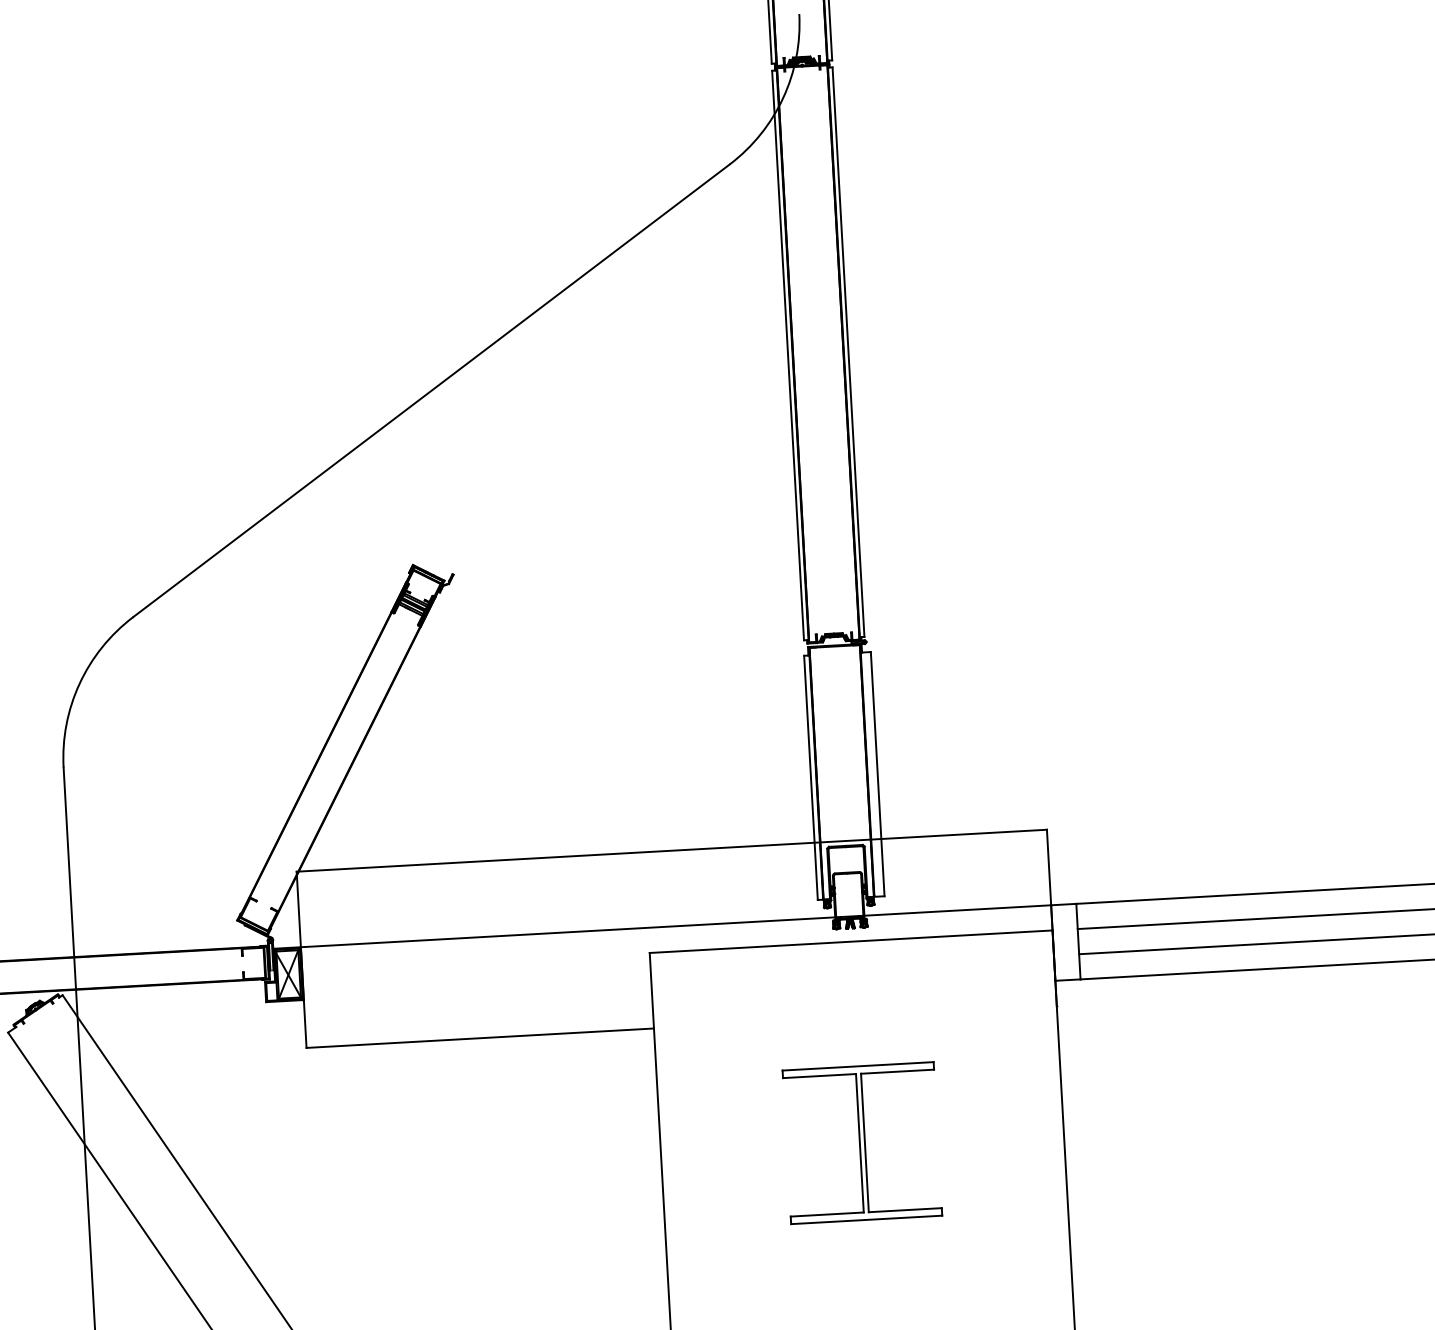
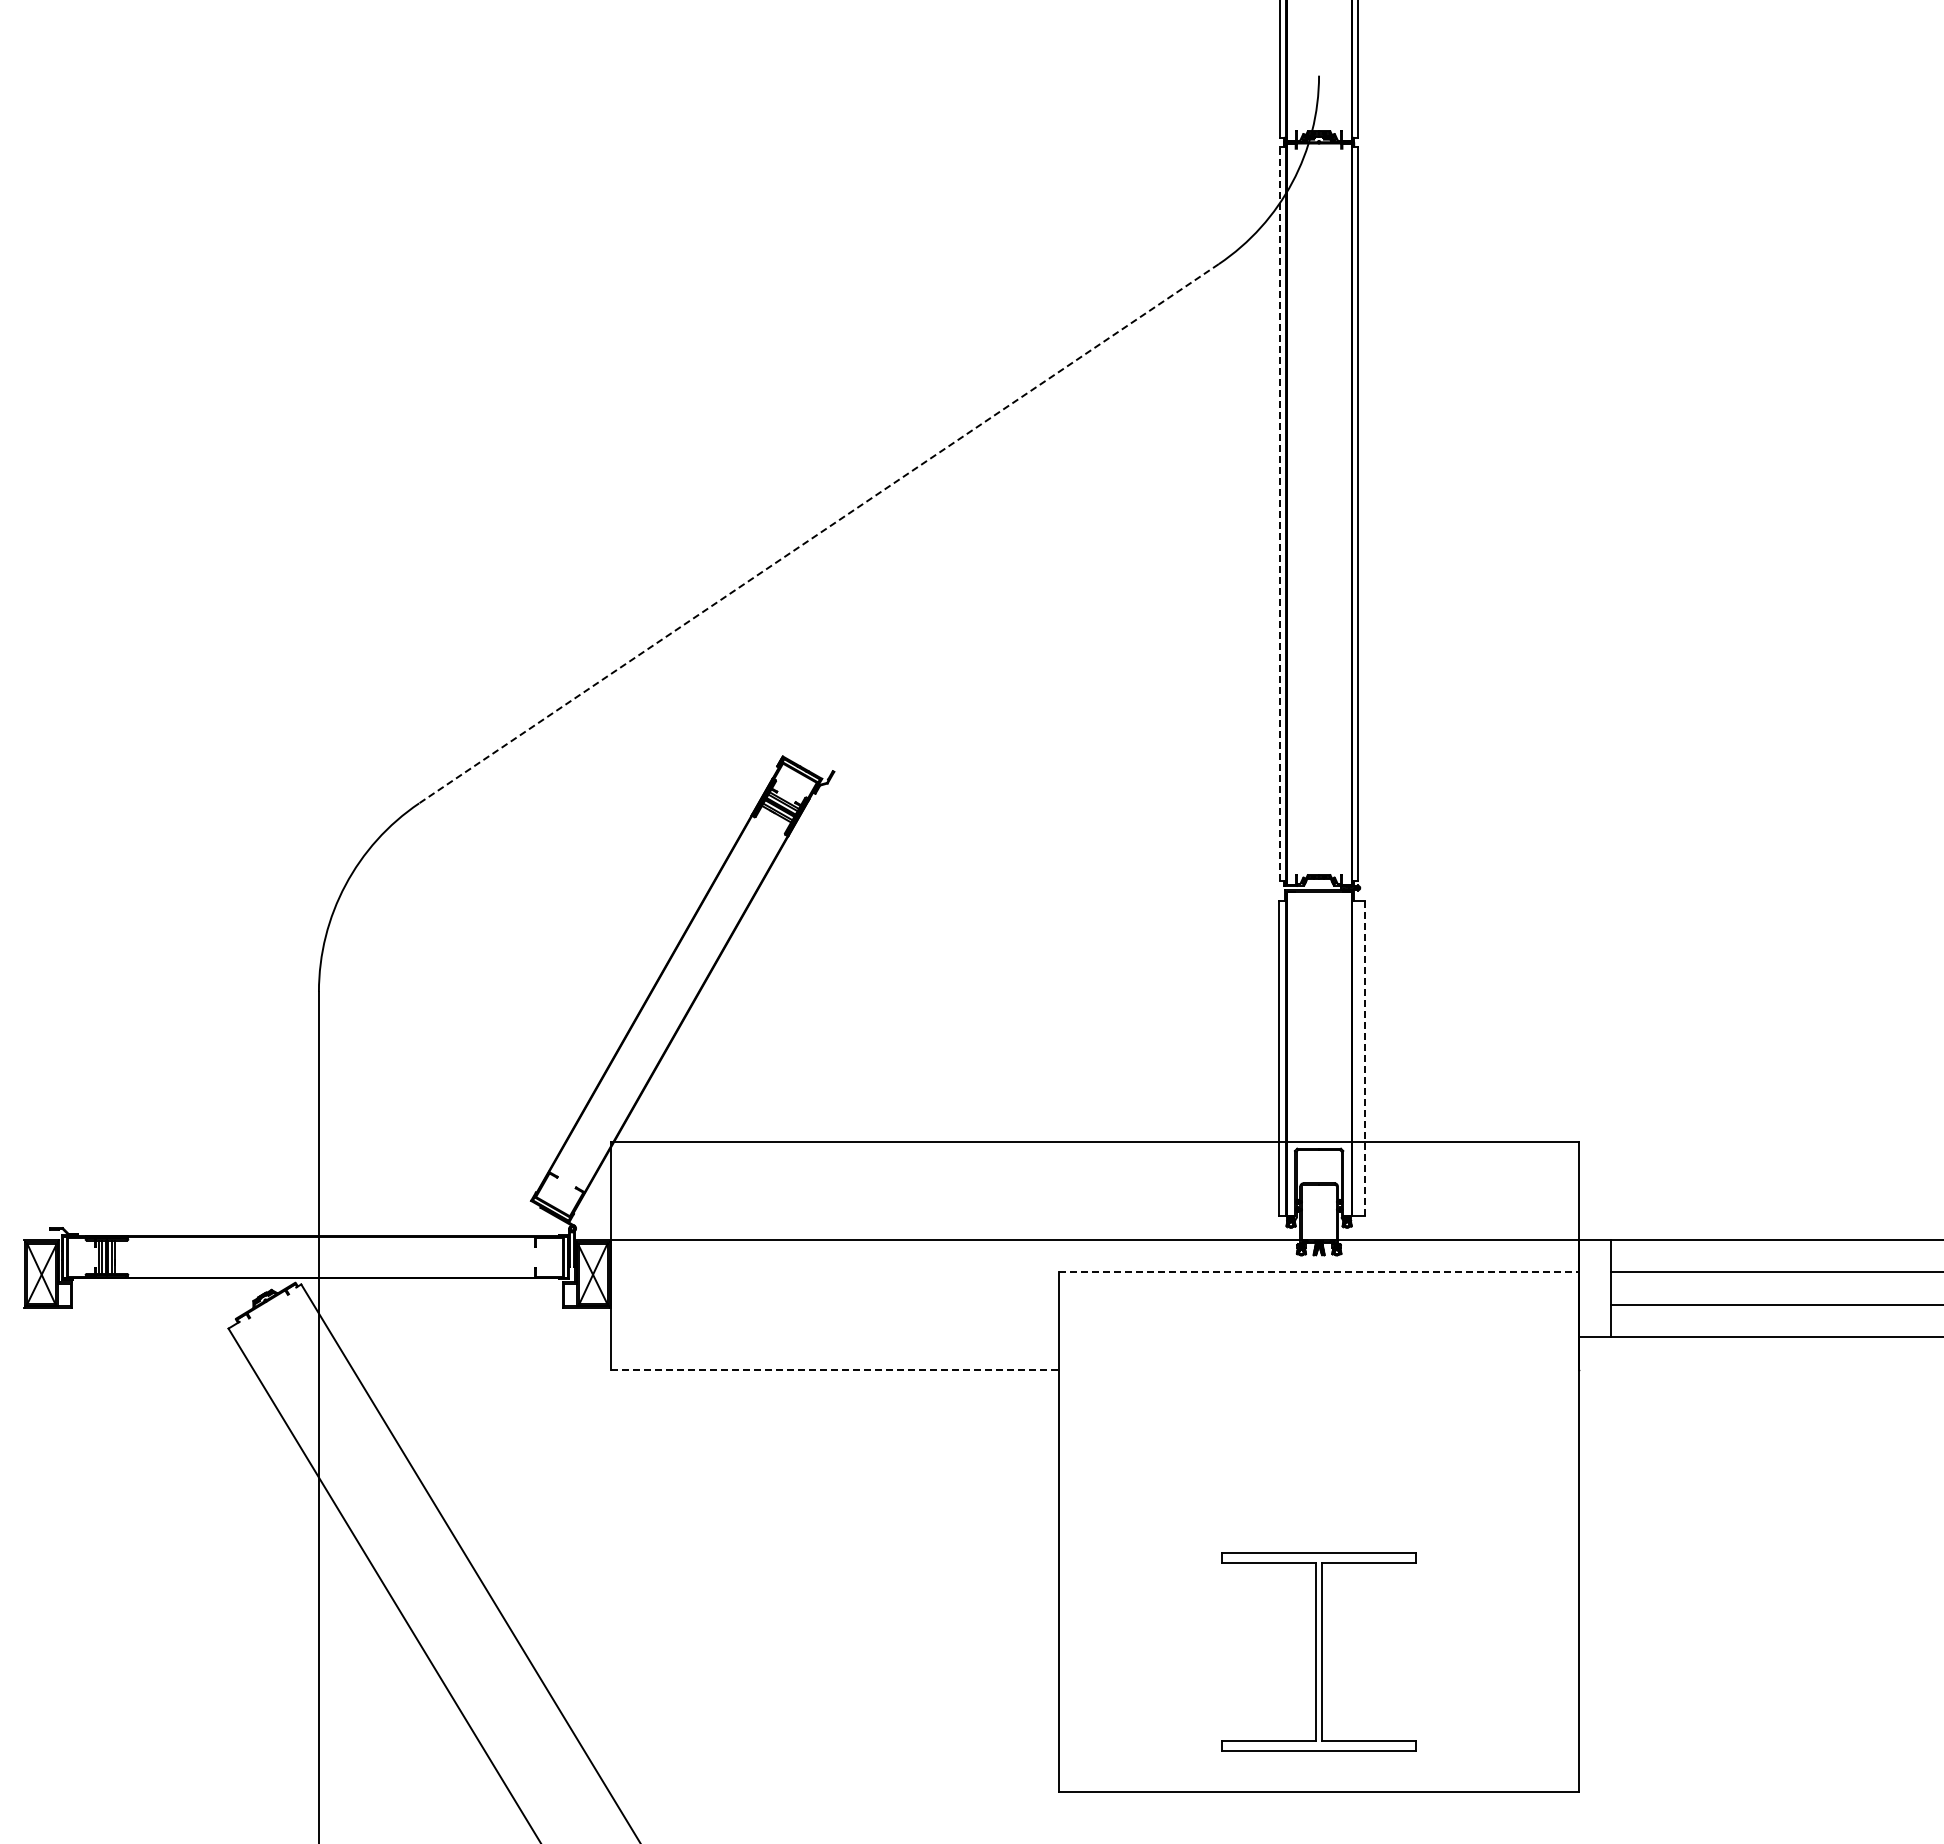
line: (788, 355) -> (1280, 513), solid -> dashed
line: (431, 391) -> (818, 534), solid -> dashed
line: (877, 774) -> (1365, 1059), solid -> dashed
line: (851, 941) -> (1319, 1272), solid -> dashed
line: (480, 1038) -> (835, 1369), solid -> dashed
part: (861, 1142) -> (1318, 1651), moved

